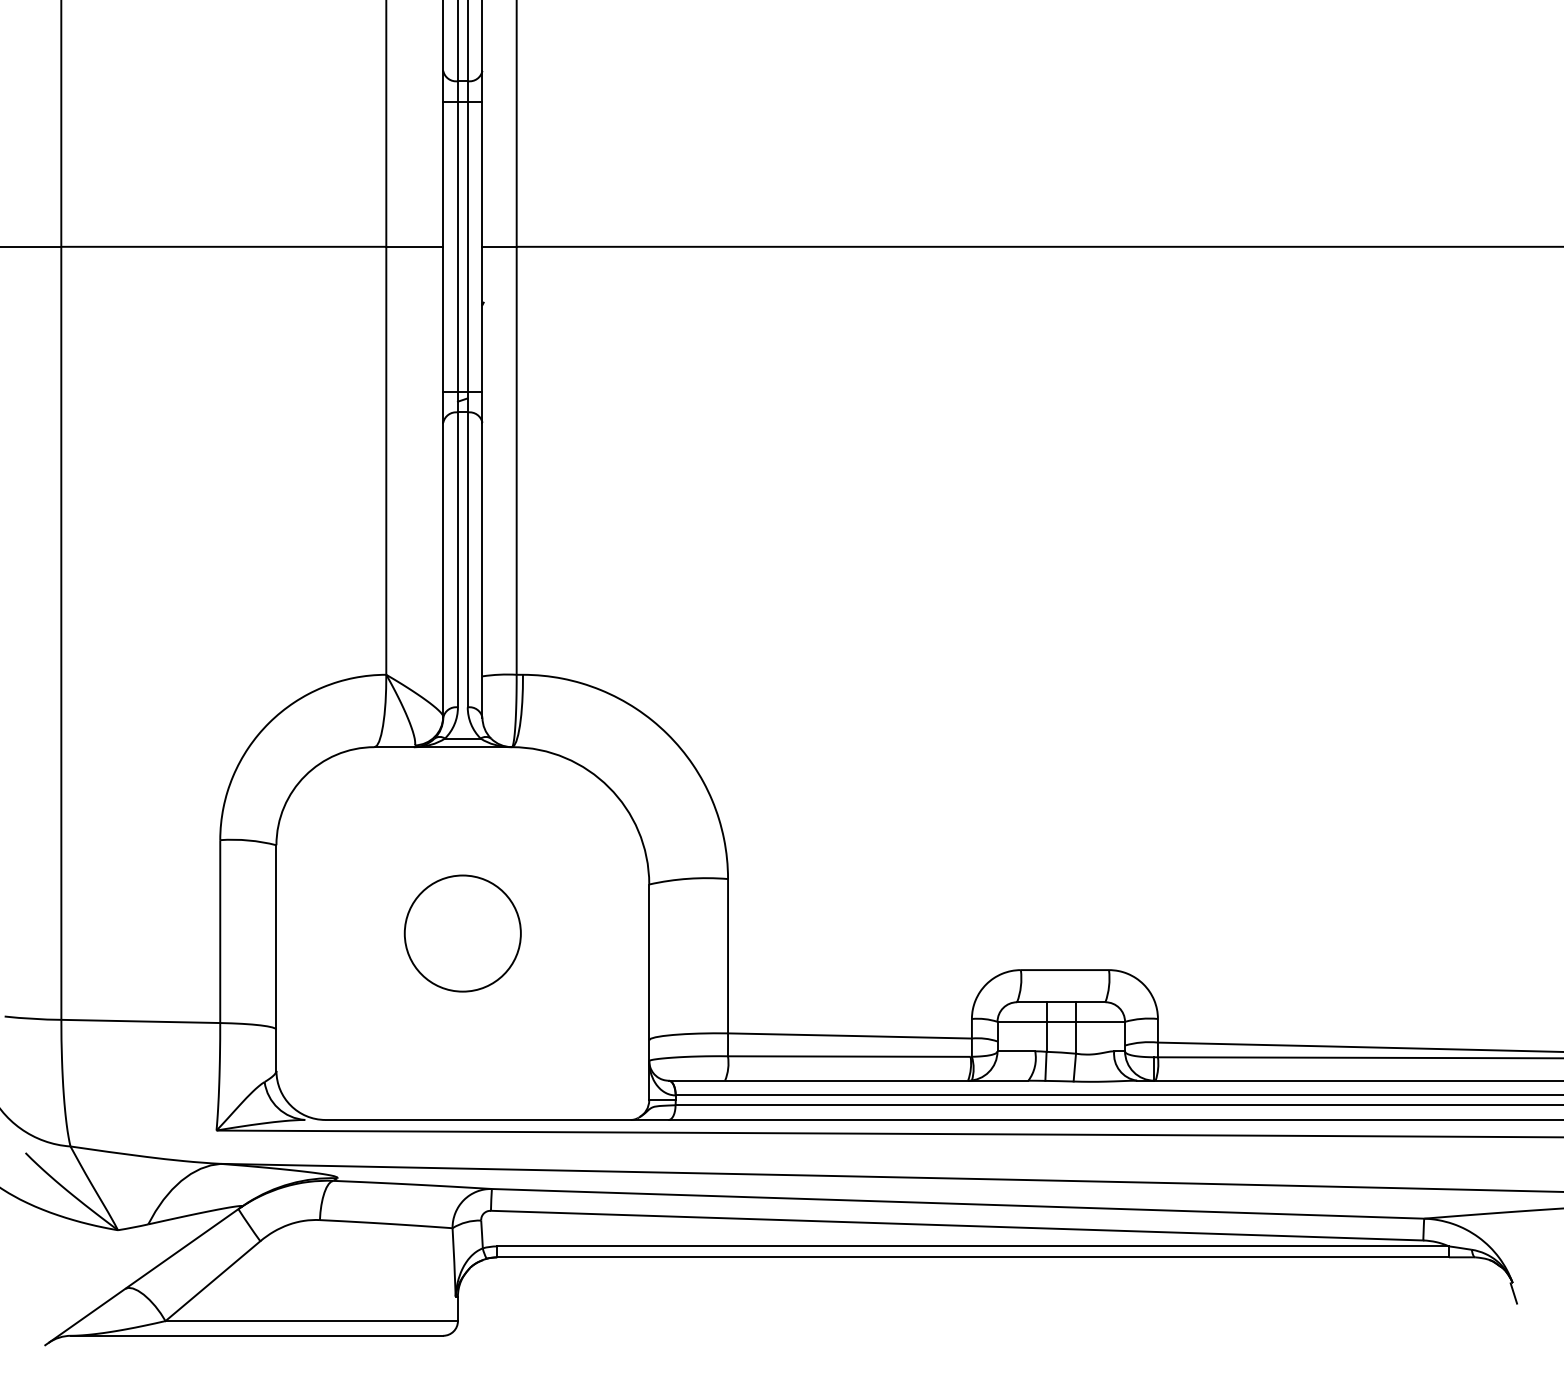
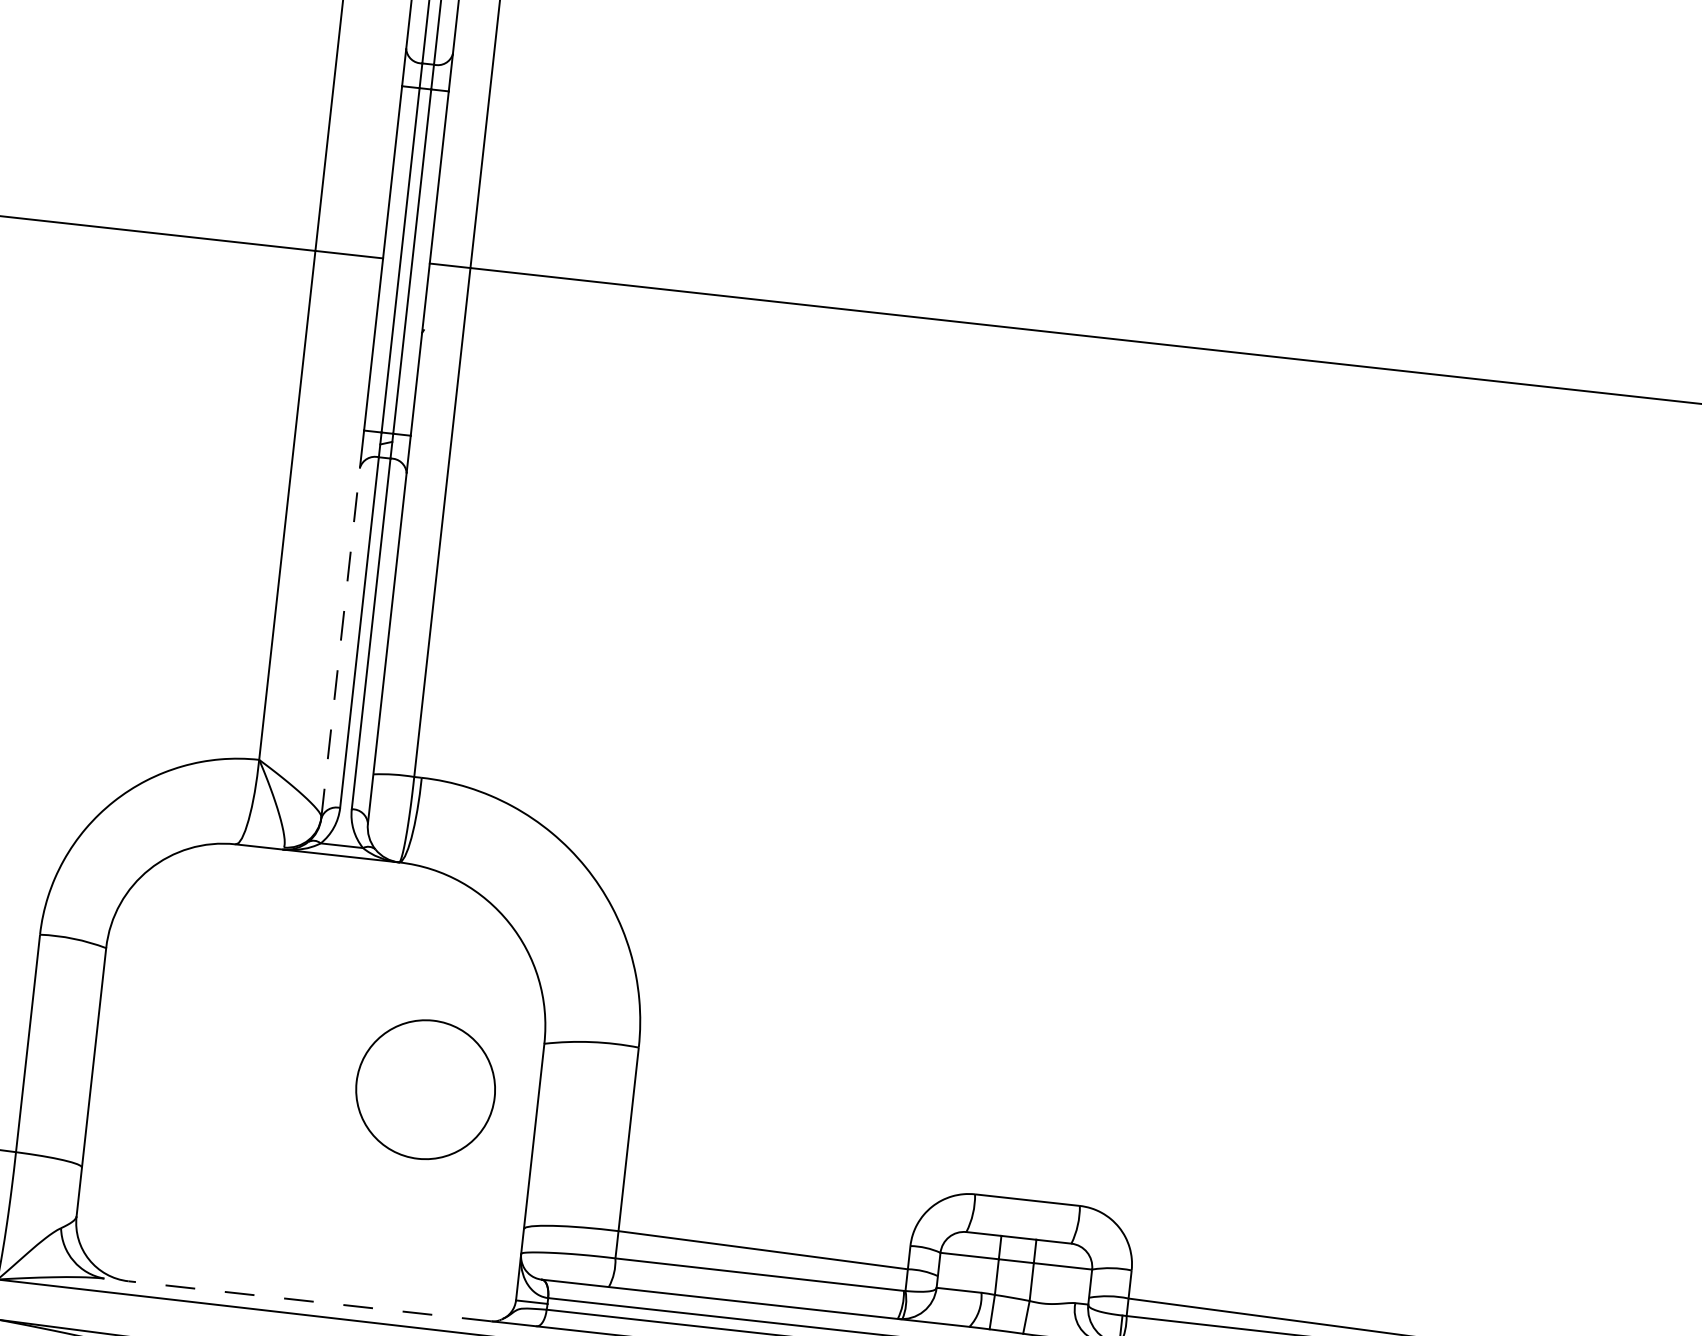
line: (443, 569) -> (341, 642), solid -> dashed
circle: (462, 933) -> (425, 1089), moved
line: (478, 1119) -> (310, 1300), solid -> dashed

